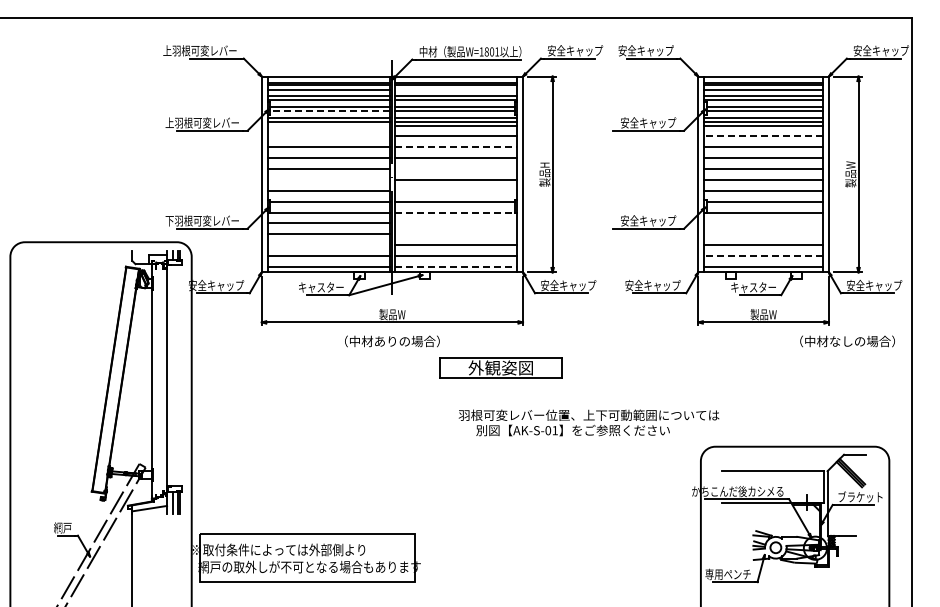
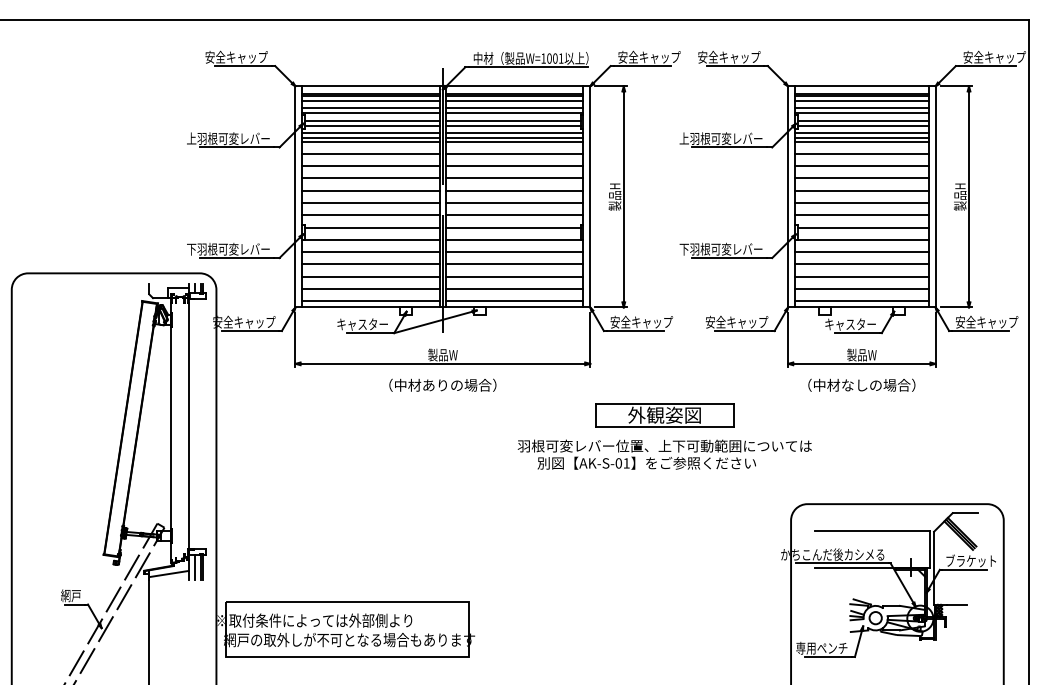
text: (200, 50) -> (226, 56), 上羽根可変レバー -> 安全キャップ
text: (486, 52) -> (549, 59), W=1801 -> W=1001
line: (455, 89) -> (514, 100), added
line: (329, 111) -> (371, 125), dashed -> solid
text: (639, 122) -> (721, 138), 安全キャップ -> 上羽根可変レバー
line: (328, 125) -> (370, 141), added
line: (328, 136) -> (370, 154), added
line: (763, 136) -> (861, 154), dashed -> solid
line: (456, 147) -> (515, 166), dashed -> solid
line: (455, 169) -> (514, 191), added
text: (850, 174) -> (959, 196), 製品W -> 製品H
line: (328, 179) -> (370, 202), added
line: (455, 190) -> (514, 214), added
line: (456, 212) -> (515, 239), dashed -> solid
text: (639, 220) -> (721, 248), 安全キャップ -> 下羽根可変レバー
line: (455, 223) -> (514, 252), added
line: (763, 223) -> (861, 252), added
line: (455, 234) -> (514, 264), added
line: (763, 234) -> (861, 264), added
line: (328, 245) -> (370, 277), added
line: (763, 256) -> (861, 289), dashed -> solid
line: (456, 267) -> (515, 301), dashed -> solid
text: (847, 341) -> (861, 385), moved
part: (500, 367) -> (664, 414), moved
text: (588, 422) -> (664, 454), moved

